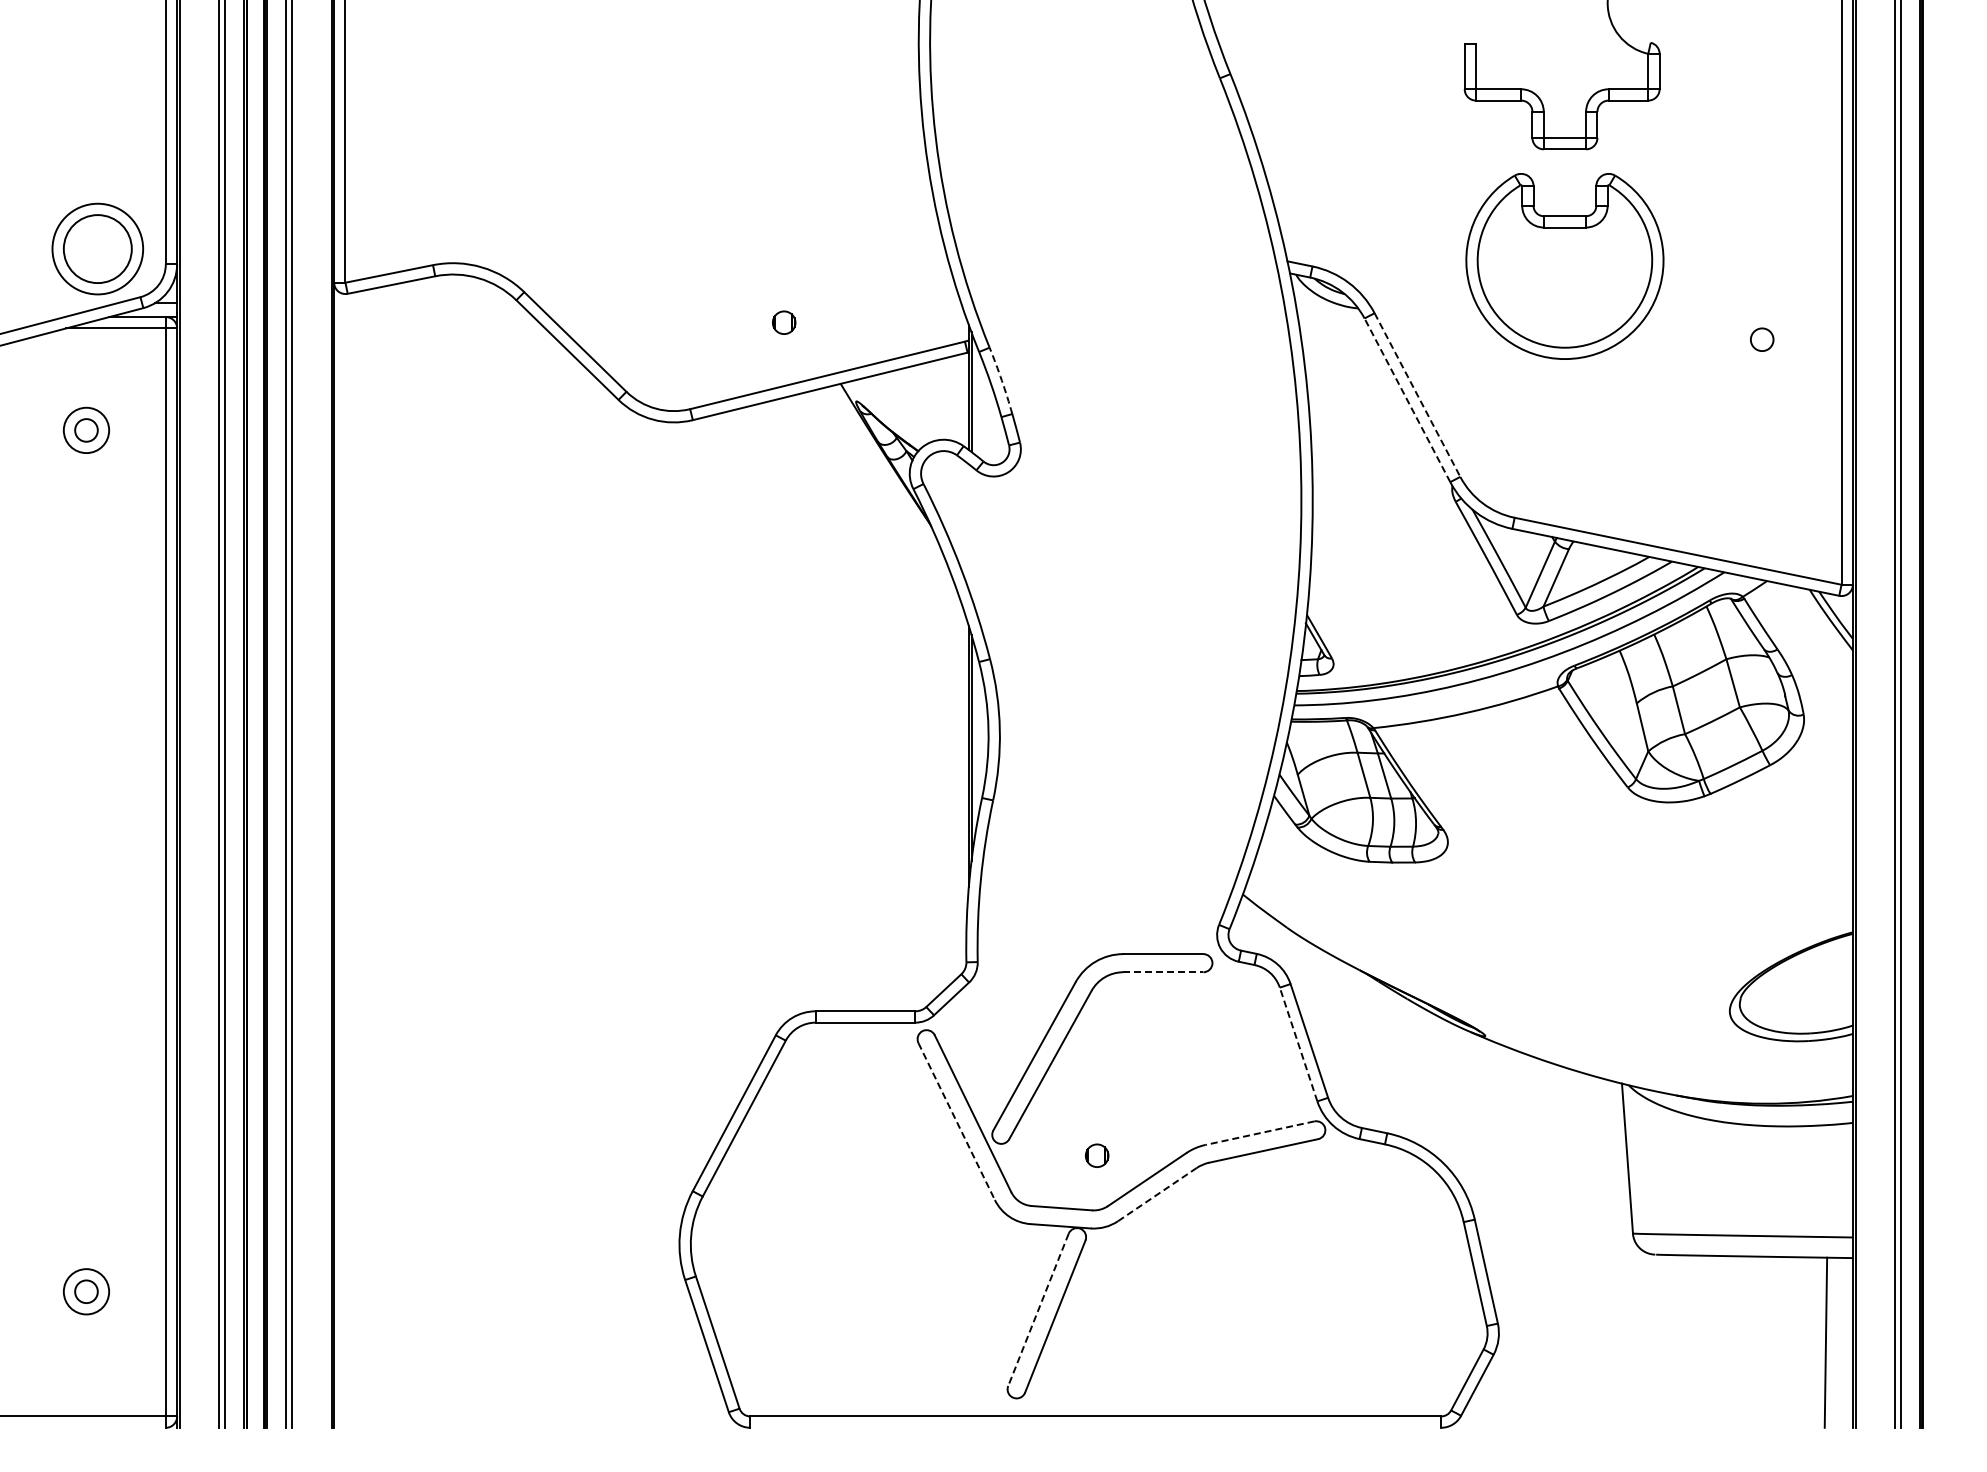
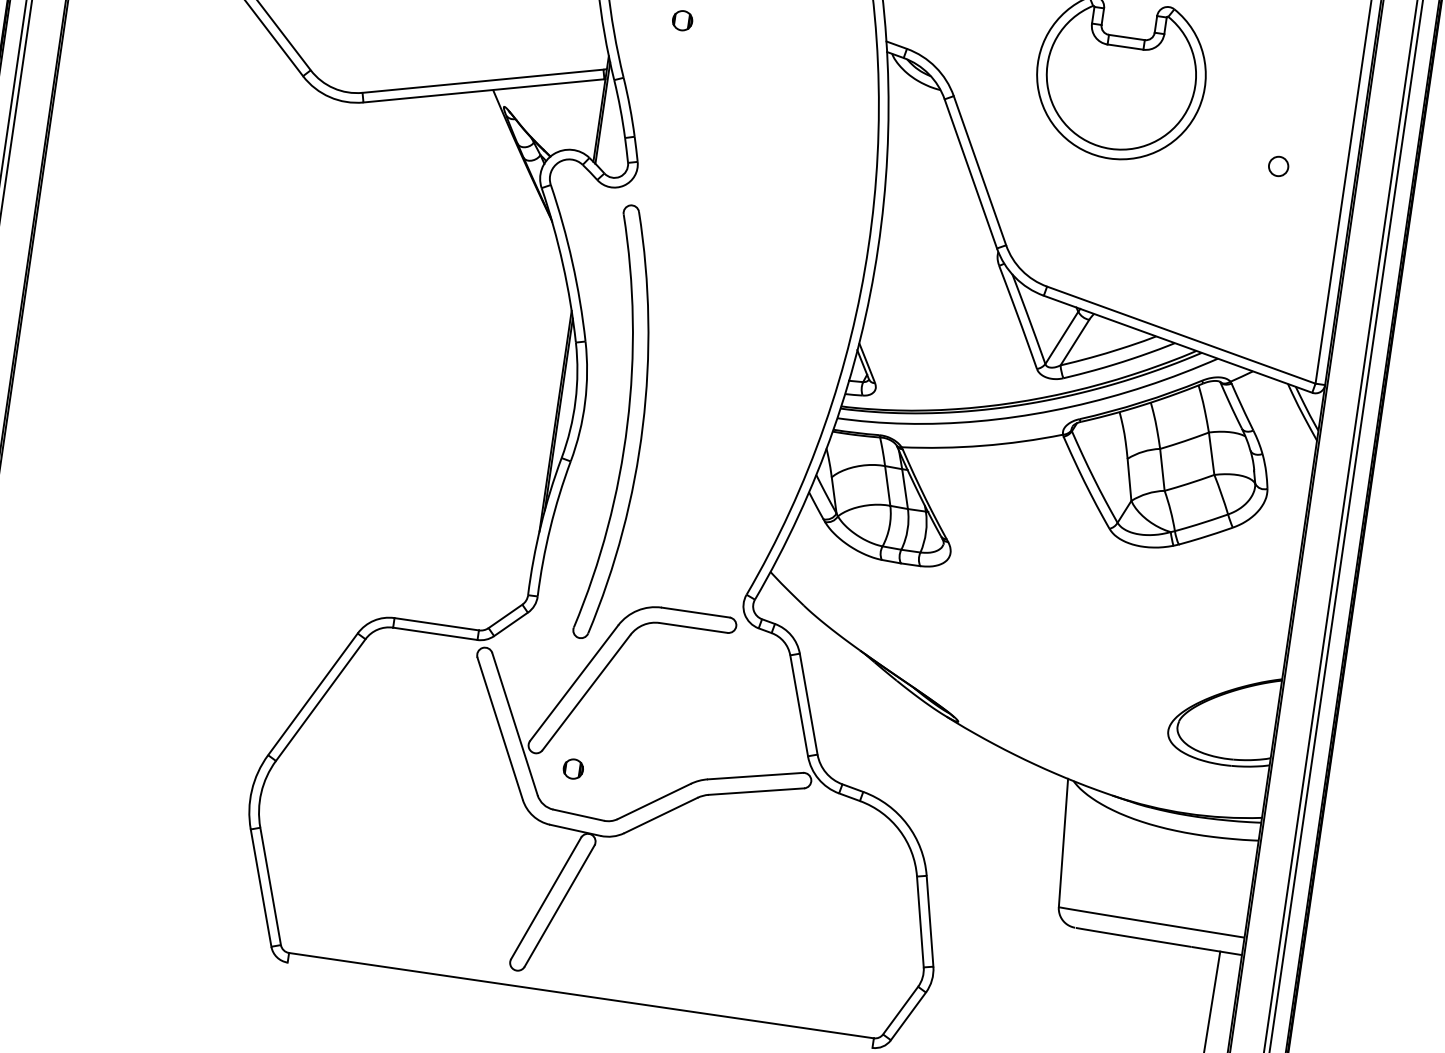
part: (784, 322) -> (682, 20), moved
arc: (1001, 380) -> (629, 107), dashed -> solid
line: (1417, 395) -> (979, 171), dashed -> solid
line: (1407, 399) -> (971, 173), dashed -> solid
part: (1051, 748) -> (626, 424), added
line: (1163, 972) -> (693, 628), dashed -> solid
line: (1298, 1044) -> (799, 705), dashed -> solid
line: (956, 1122) -> (499, 729), dashed -> solid
line: (1259, 1133) -> (755, 776), dashed -> solid
part: (1097, 1155) -> (573, 768), moved
line: (1157, 1194) -> (661, 815), dashed -> solid
line: (1038, 1309) -> (546, 898), dashed -> solid

